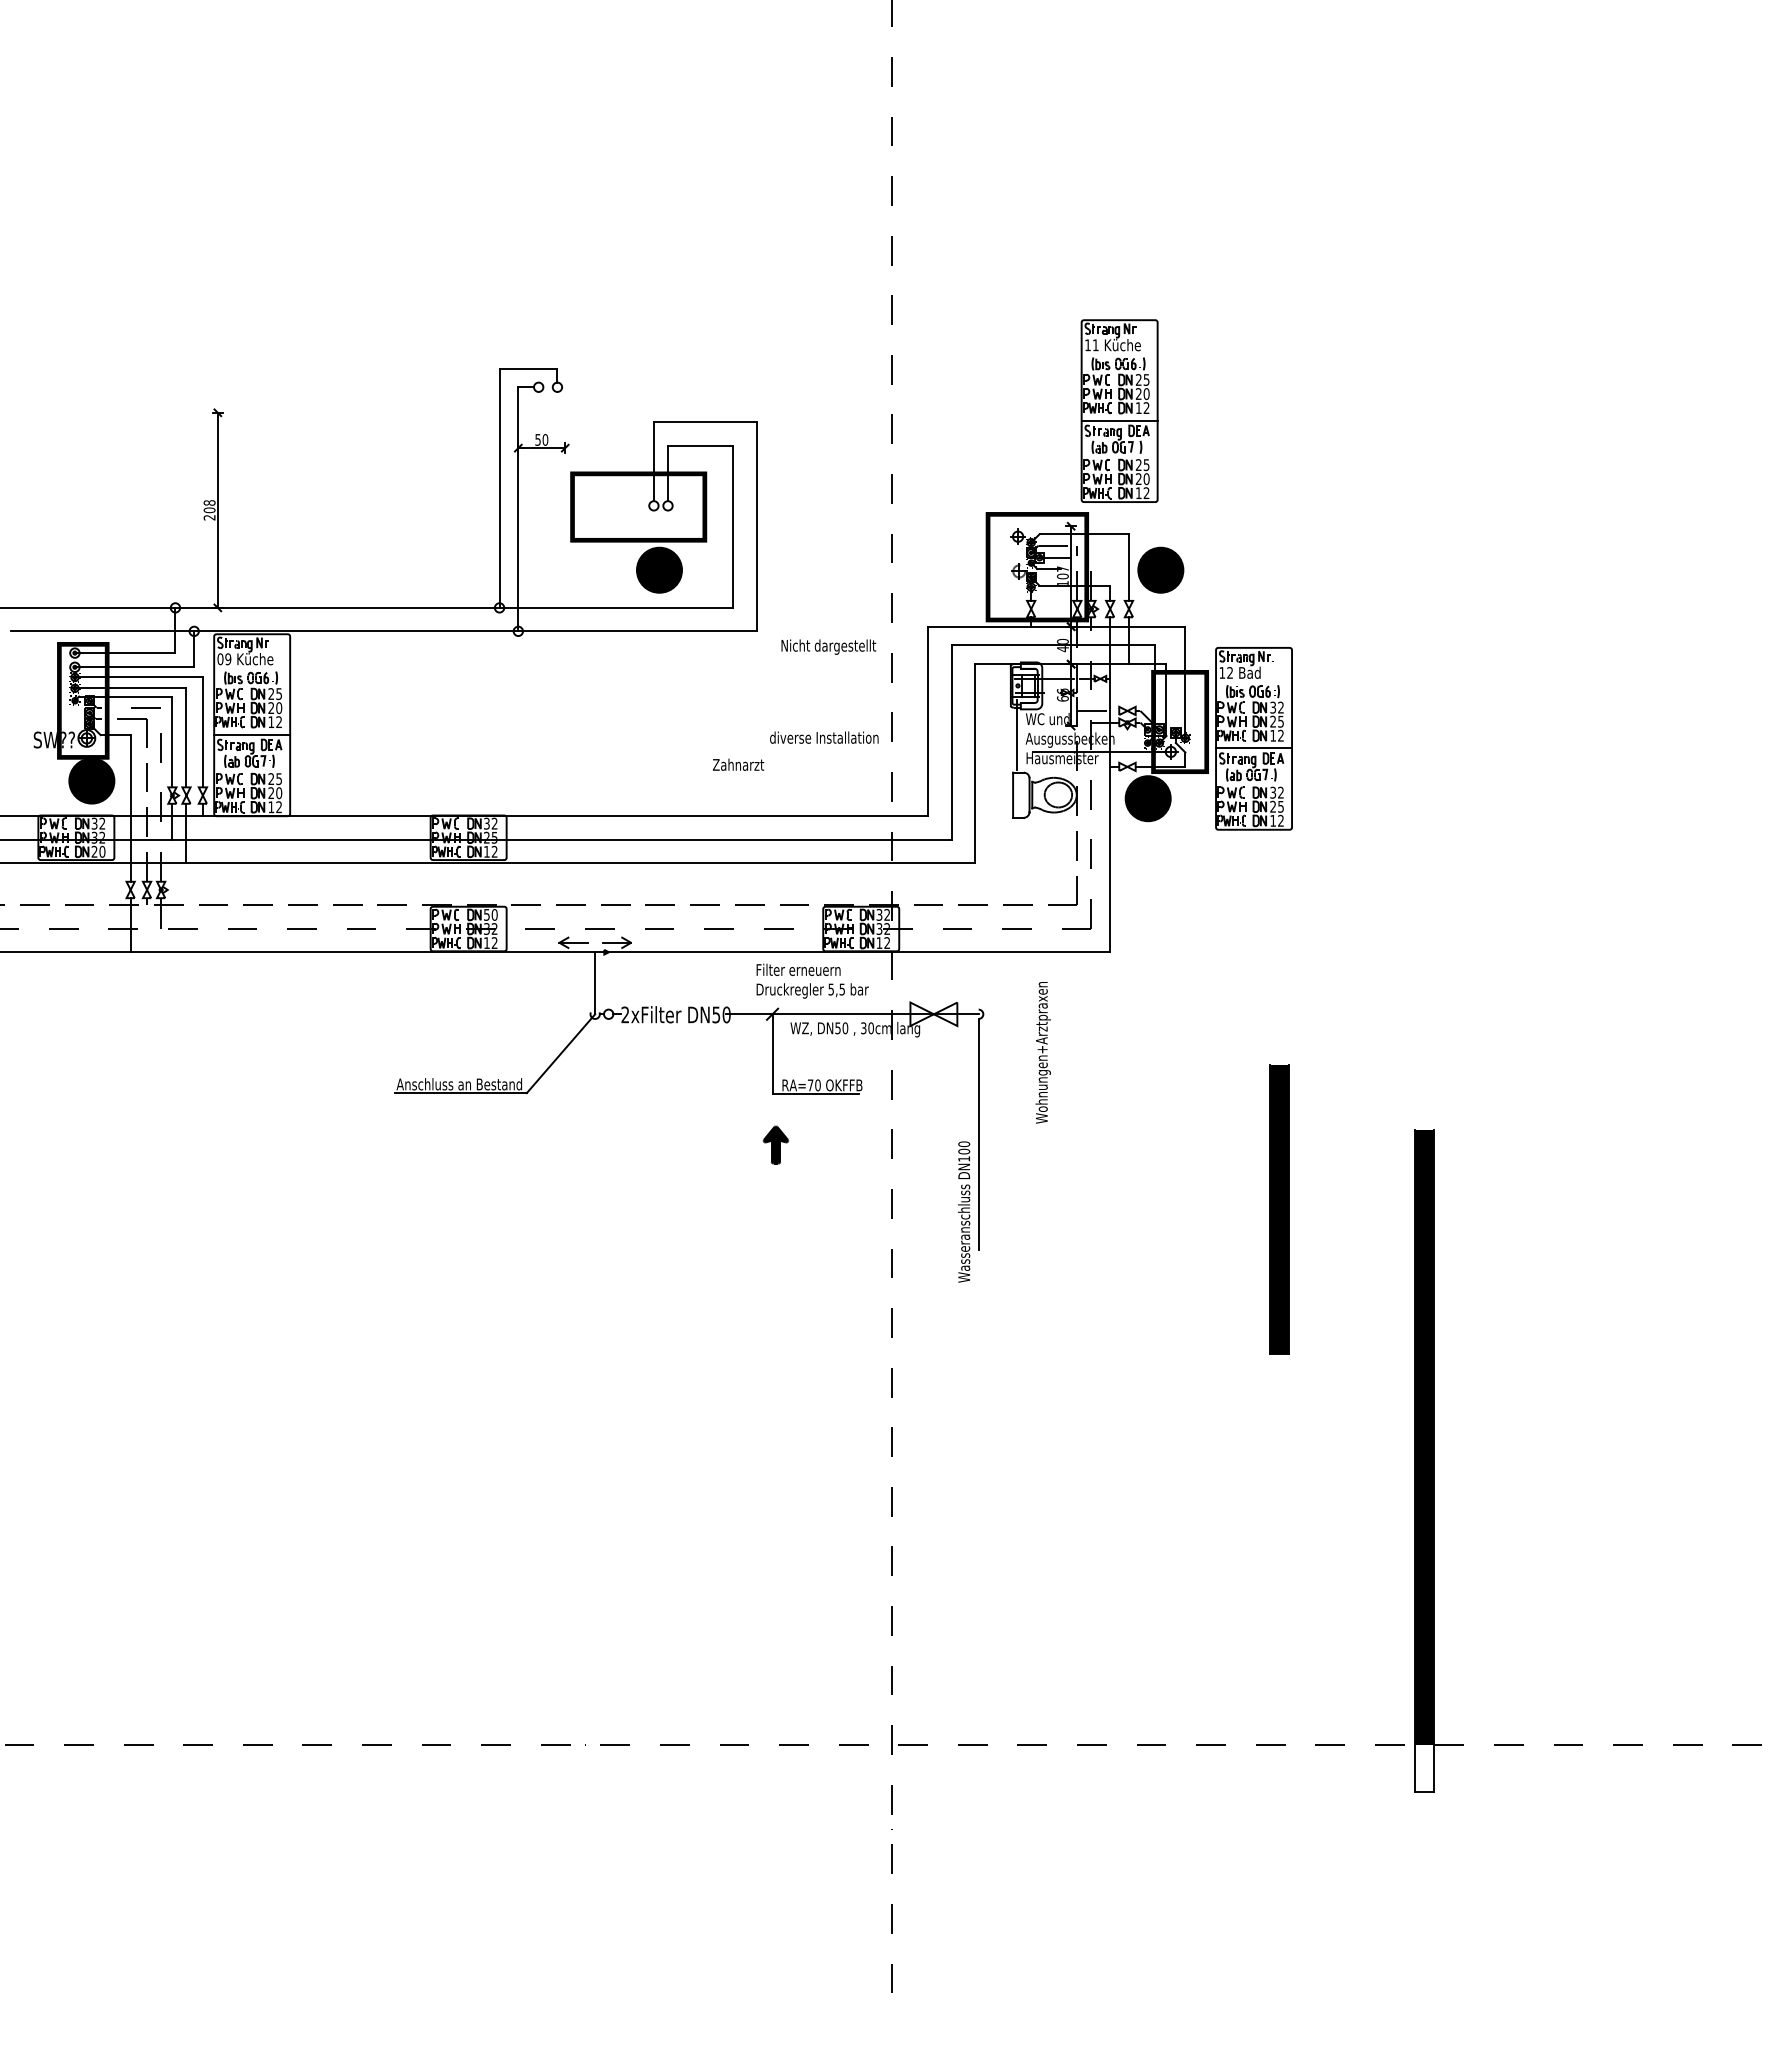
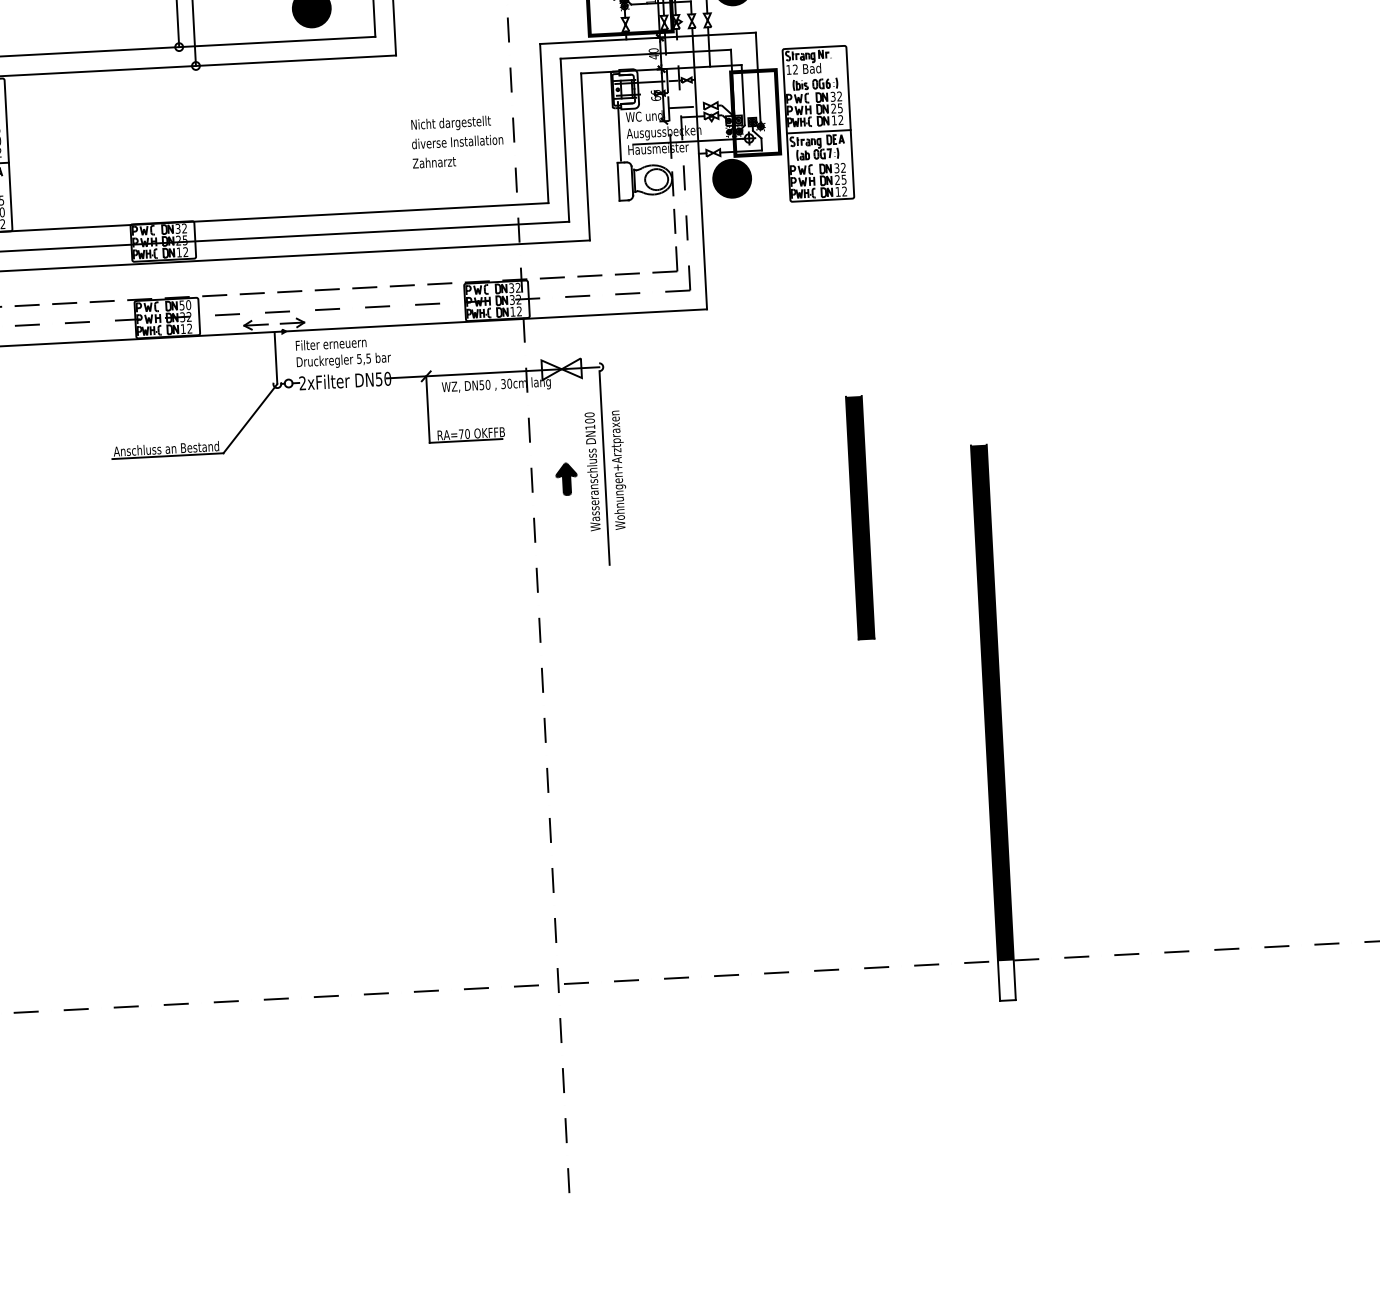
text: (828, 646) -> (450, 123), moved
text: (738, 764) -> (434, 162), moved
text: (812, 980) -> (343, 352), moved
text: (1042, 1052) -> (618, 470), moved
part: (775, 1144) -> (566, 478), moved
text: (964, 1211) -> (592, 471), moved

